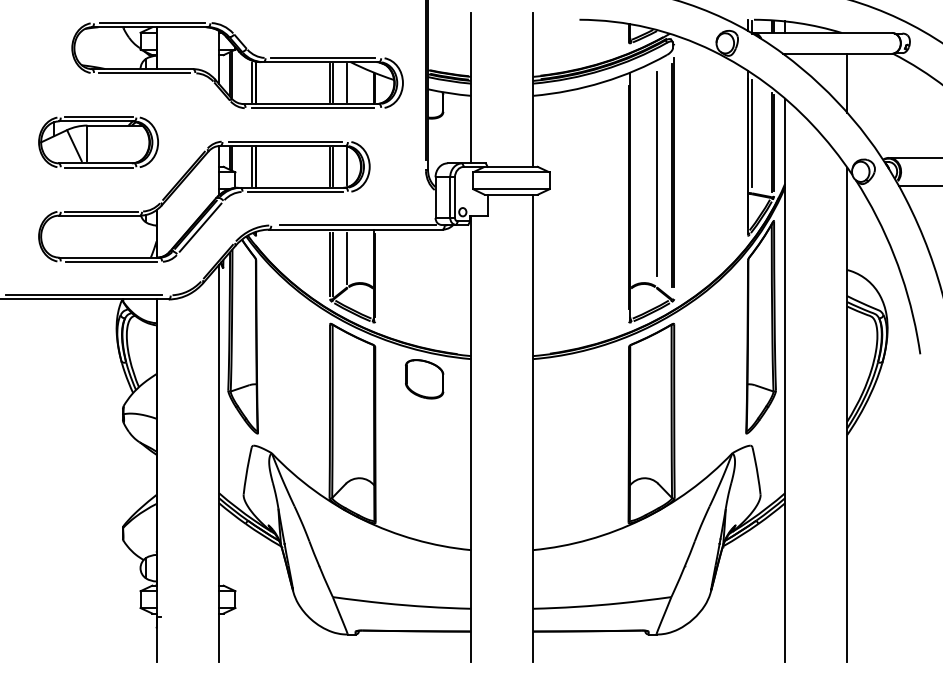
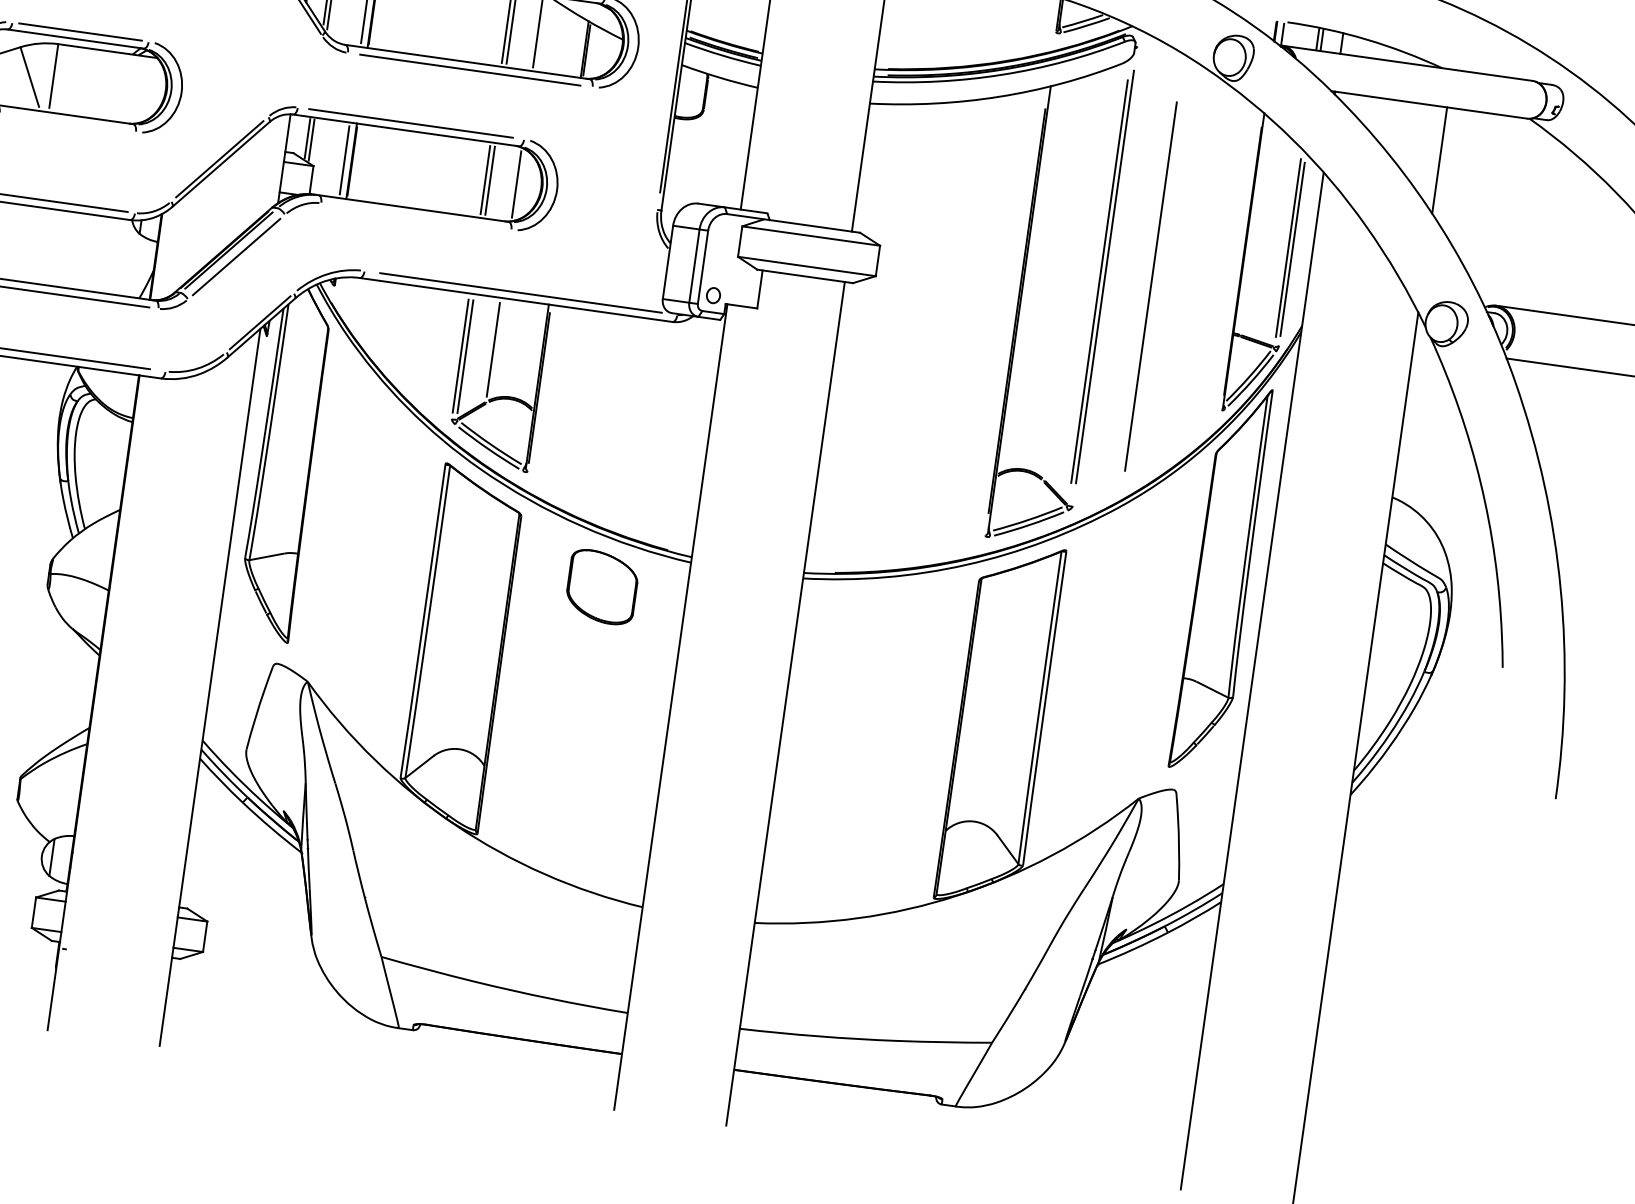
line: (752, 133) -> (1255, 227), removed
line: (98, 167) -> (67, 122), removed
line: (656, 173) -> (1150, 285), moved
line: (294, 191) -> (415, 215), removed

